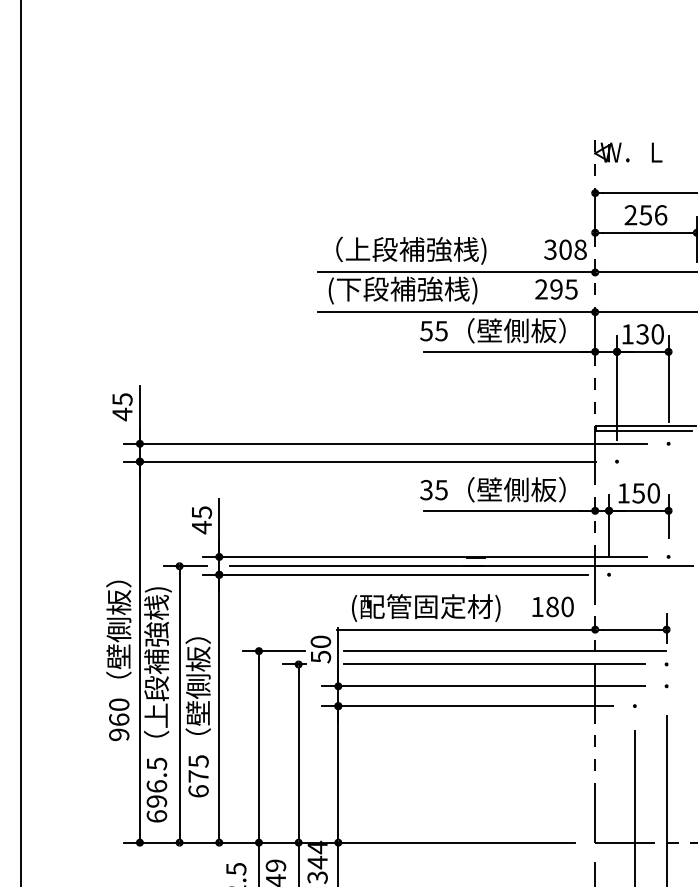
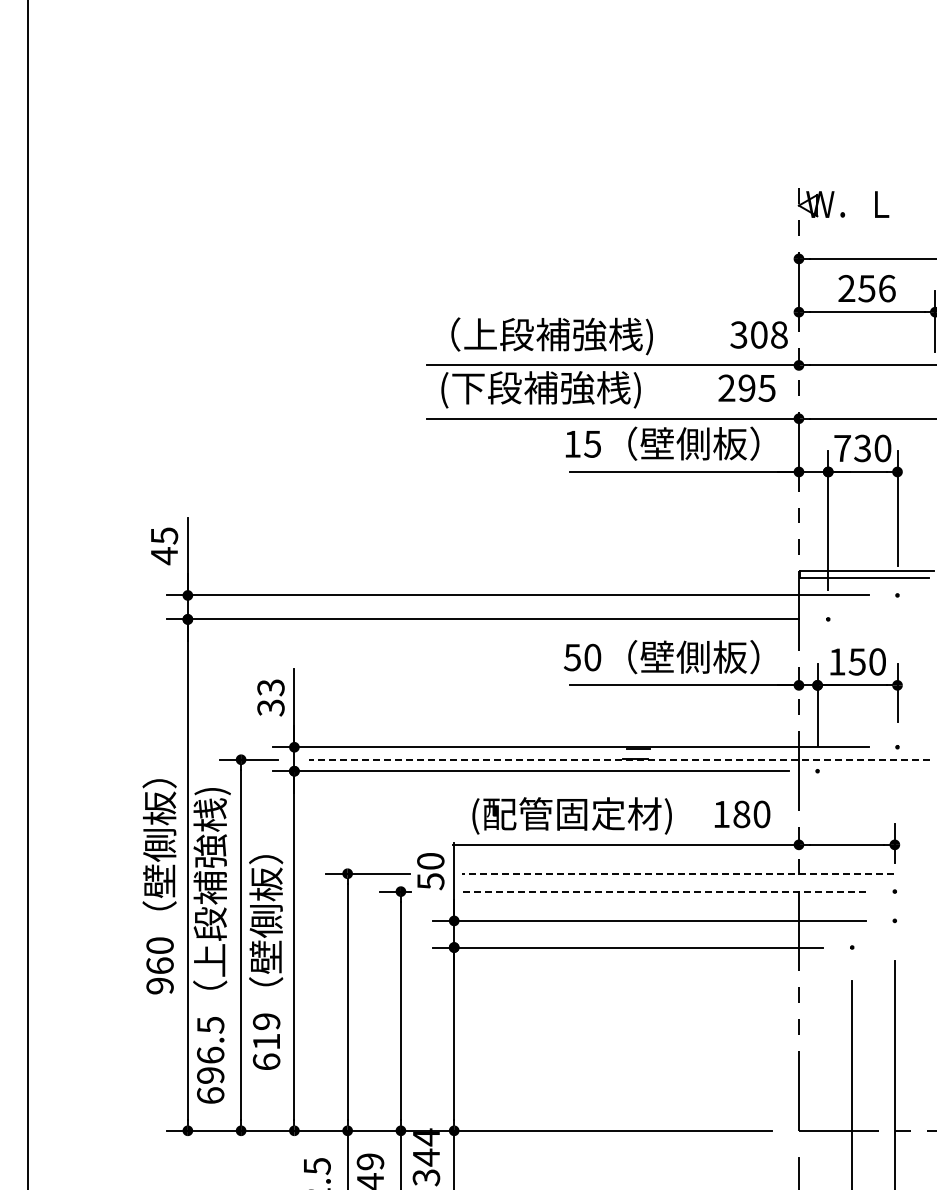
text: (425, 331) -> (571, 444), 55 -> 15
text: (627, 334) -> (842, 448), 130 -> 730
text: (433, 490) -> (582, 657), 35 -> 50
text: (201, 520) -> (270, 698), 45 -> 33
line: (461, 566) -> (619, 759), solid -> dashed
line: (504, 650) -> (677, 873), solid -> dashed
line: (495, 664) -> (664, 891), solid -> dashed
text: (198, 768) -> (266, 1031), 675 -> 619

